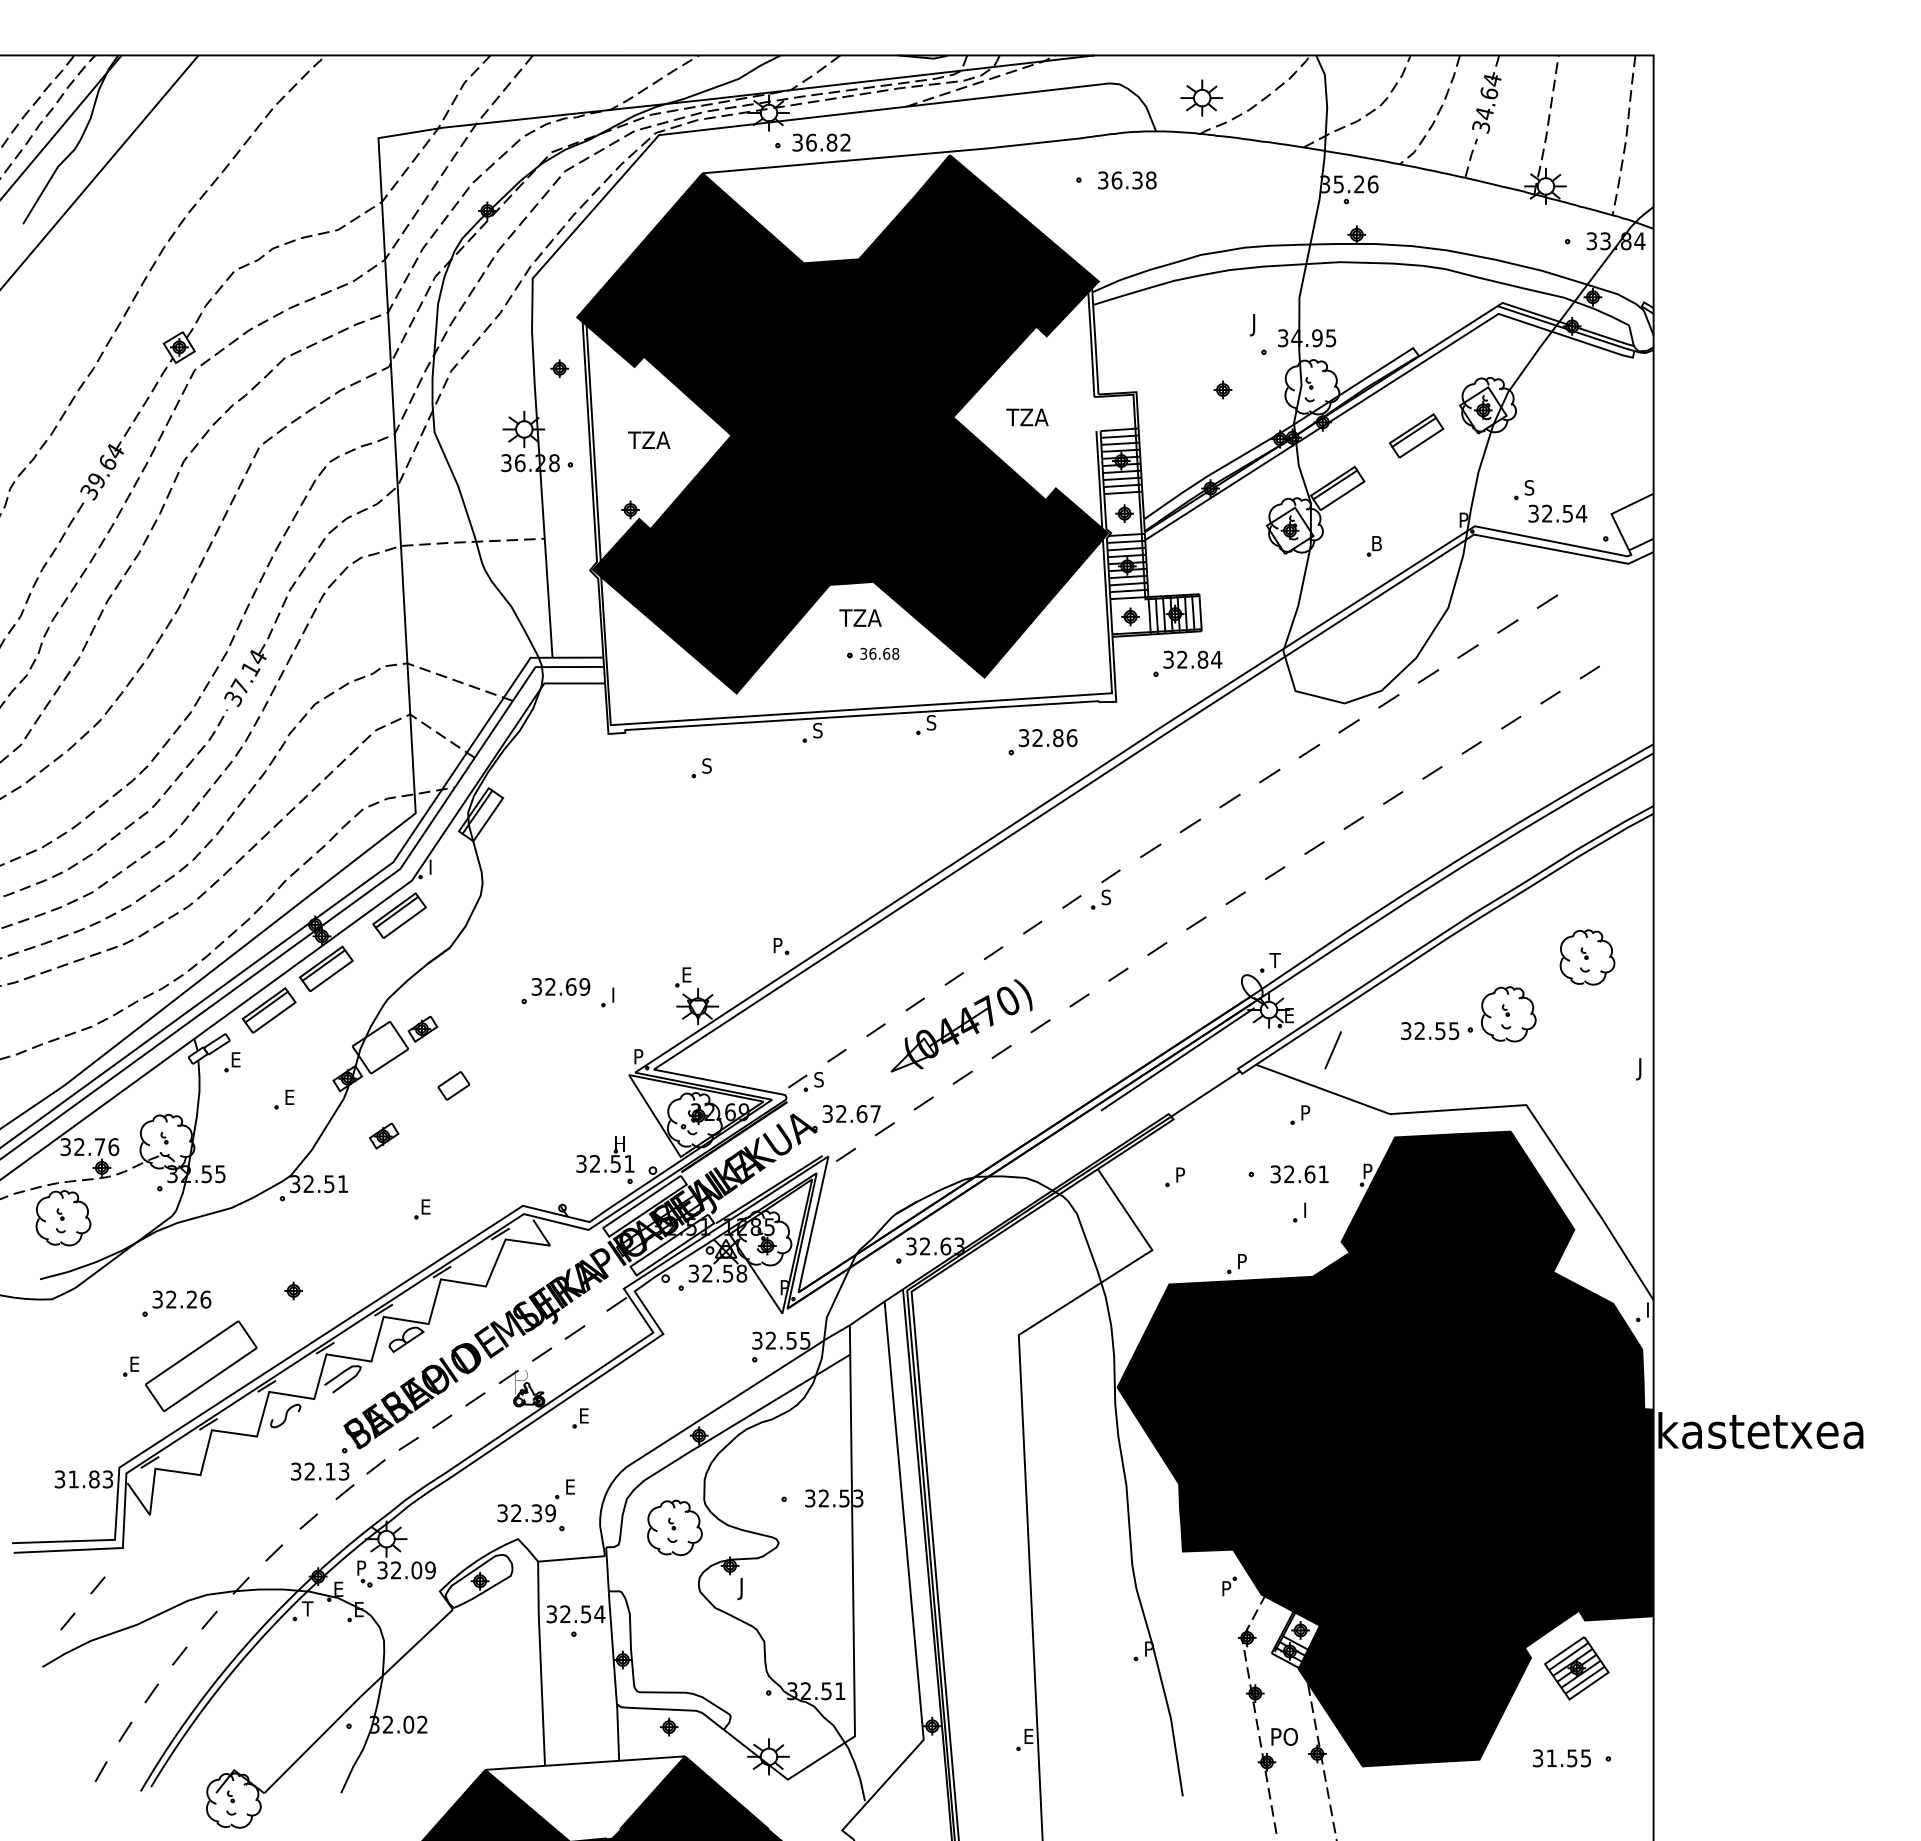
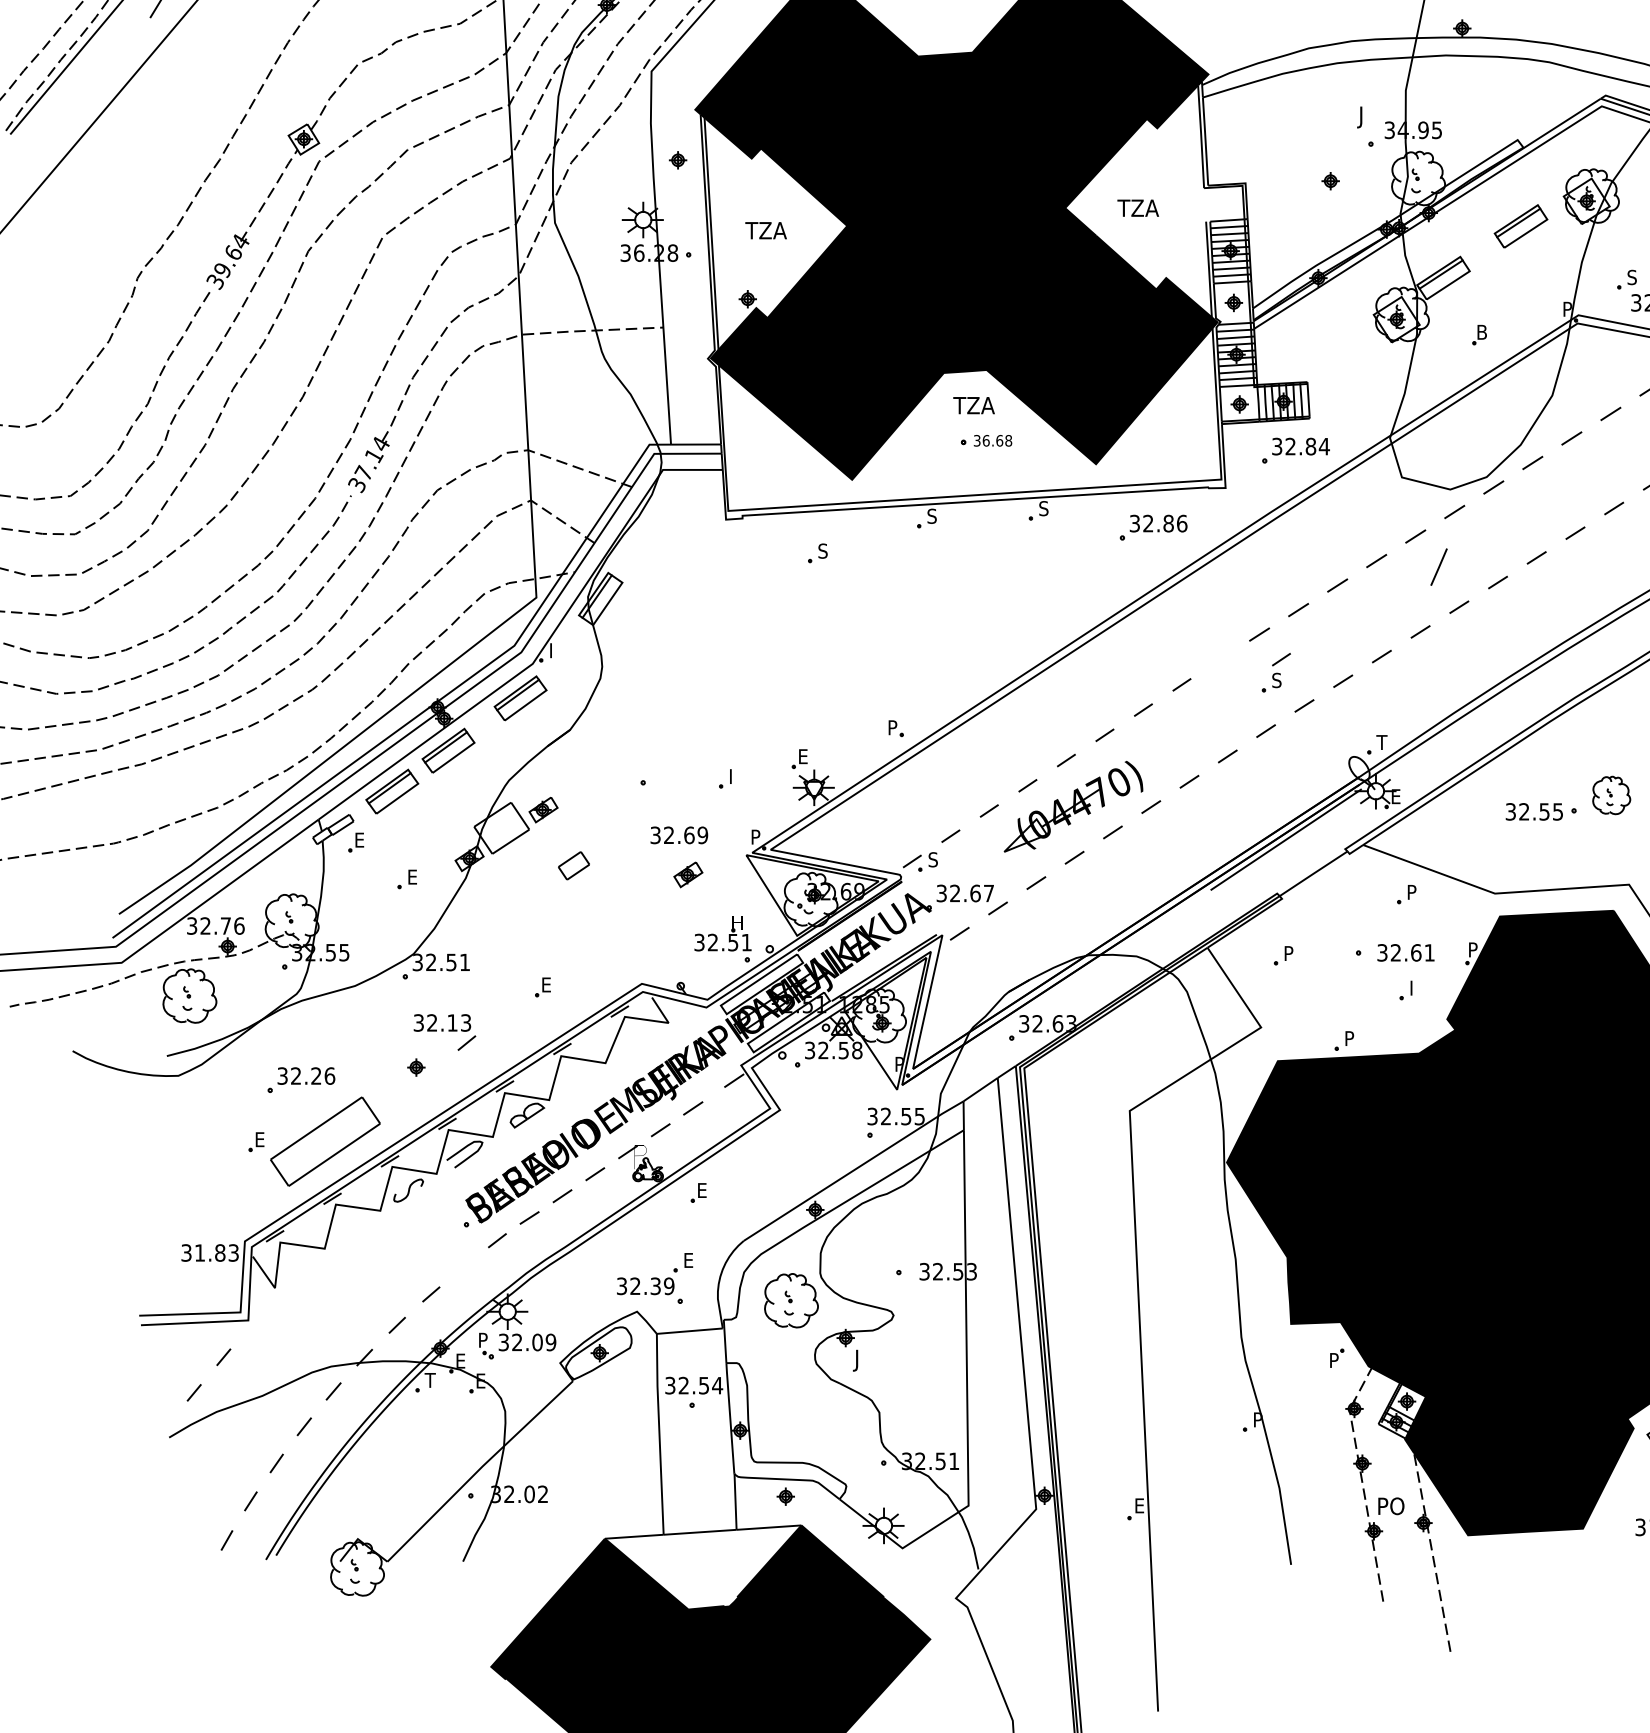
part: (1105, 889) -> (1276, 672), moved
text: (560, 986) -> (678, 834), moved
part: (1508, 1014) -> (1611, 795), size x0.7
line: (1332, 1050) -> (1438, 567), moved
part: (383, 1135) -> (687, 874), moved
part: (322, 1480) -> (444, 1031), moved

